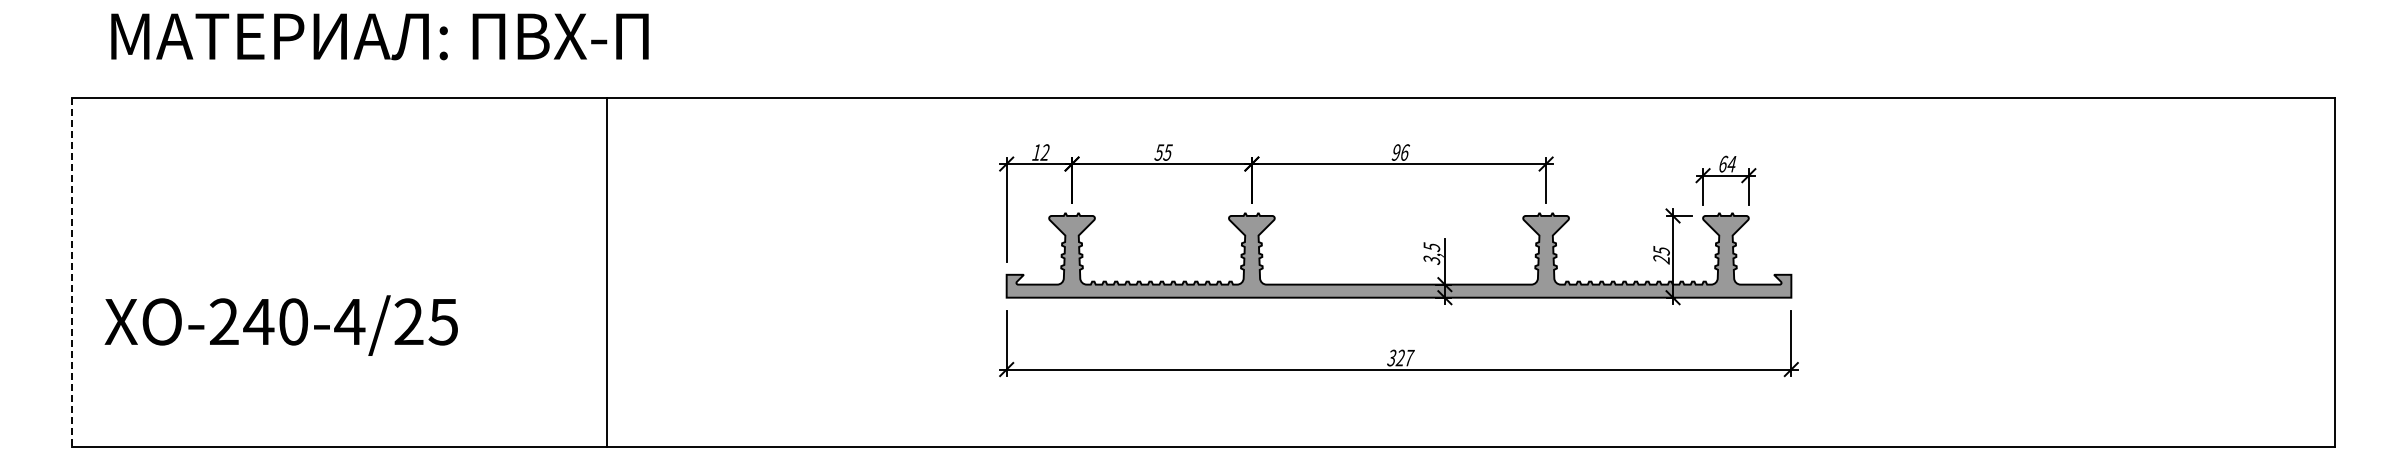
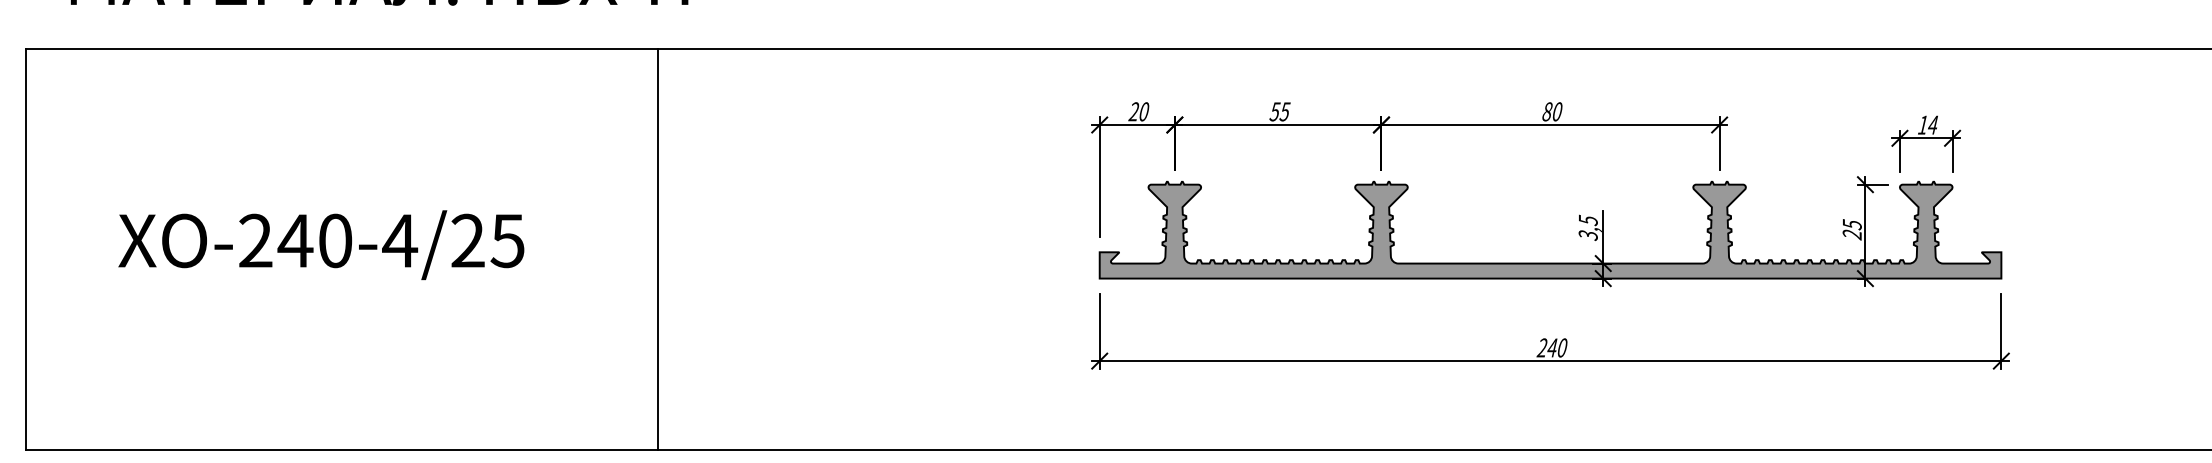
text: (1040, 152) -> (1138, 111), 12 -> 20
text: (1400, 152) -> (1552, 111), 96 -> 80
text: (1723, 163) -> (1923, 124), 64 -> 14
line: (72, 272) -> (26, 249), dashed -> solid
line: (607, 272) -> (658, 249), moved
text: (280, 325) -> (320, 245), moved
text: (1400, 357) -> (1552, 347), 327 -> 240

